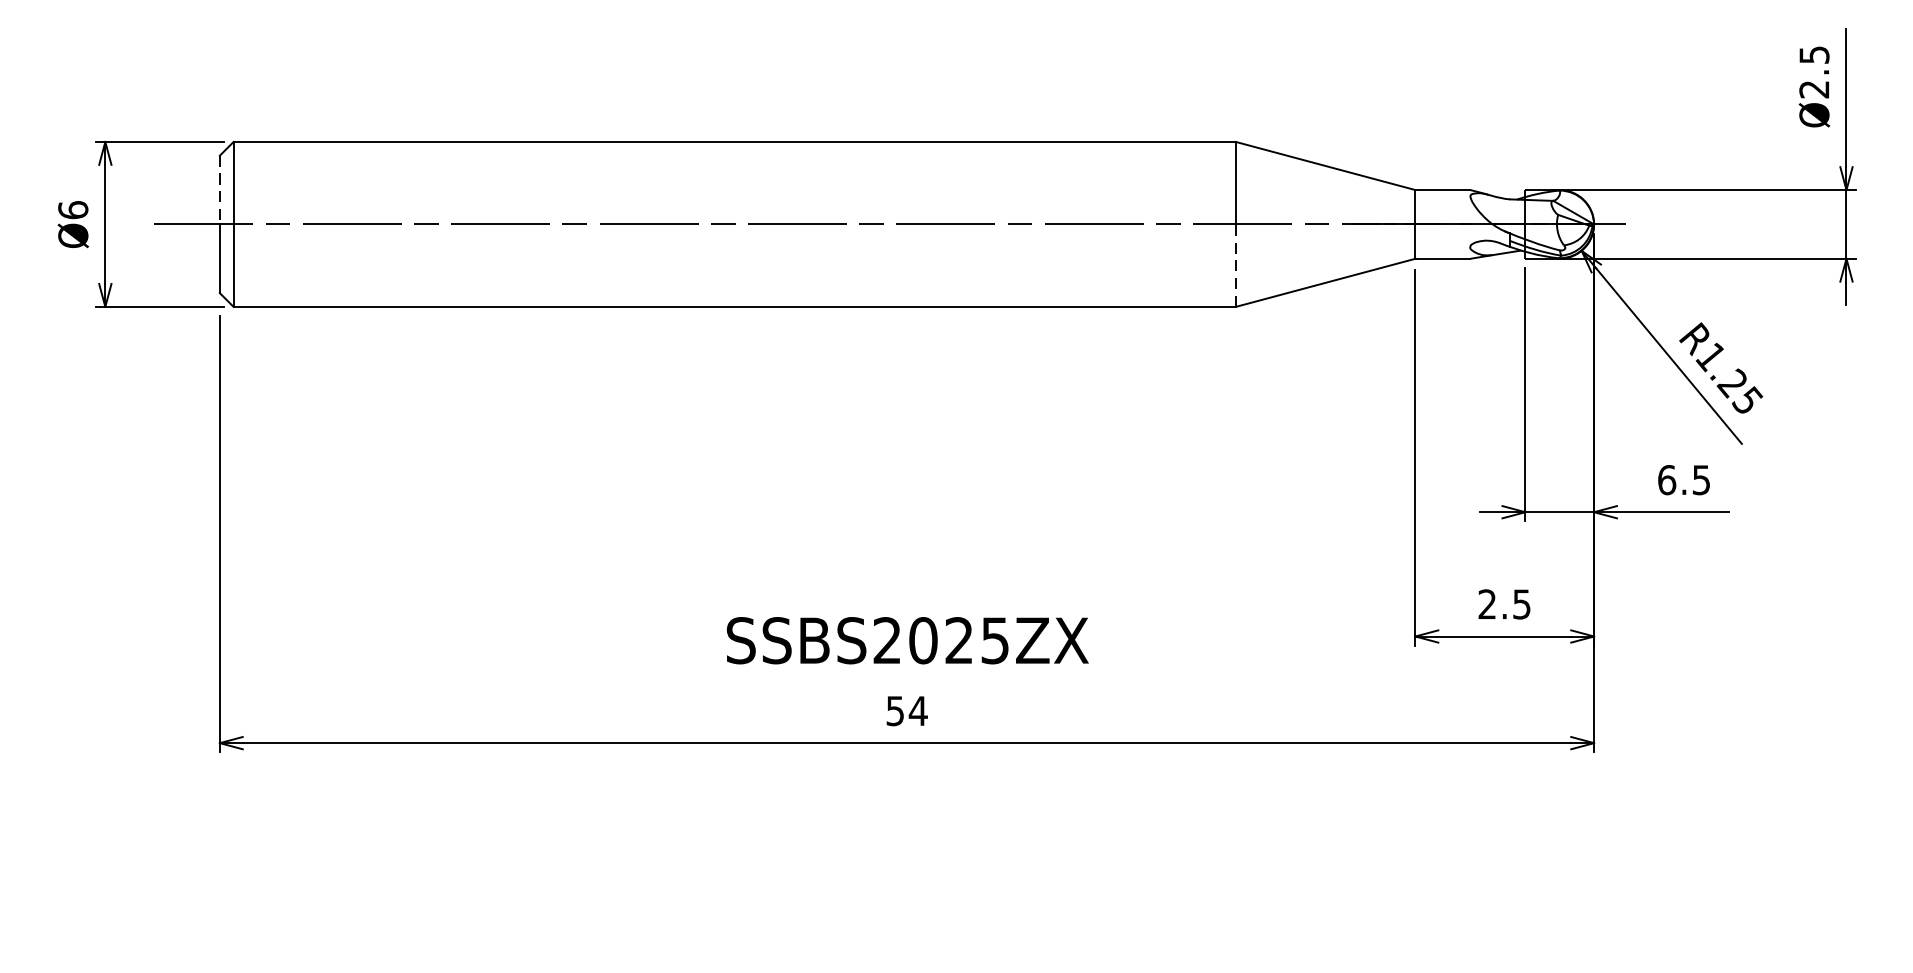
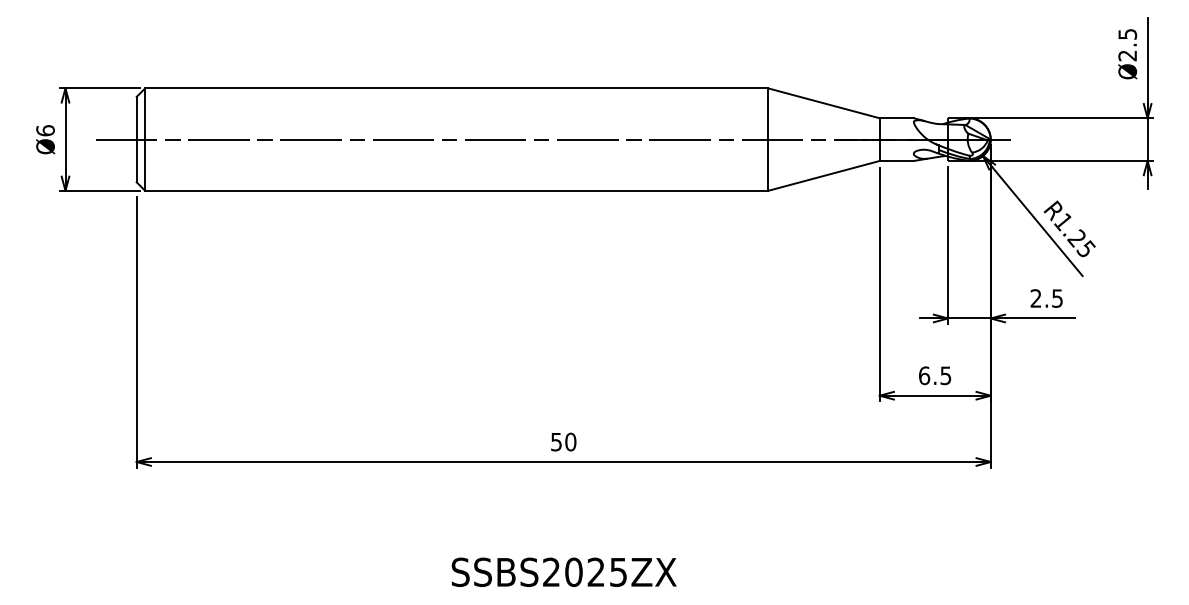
line: (219, 190) -> (136, 118), dashed -> solid
line: (1236, 266) -> (768, 165), dashed -> solid
text: (1666, 480) -> (1035, 298), 6.5 -> 2.5
text: (1487, 603) -> (924, 375), 2.5 -> 6.5
text: (906, 639) -> (563, 571), moved
text: (917, 710) -> (570, 441), 54 -> 50

